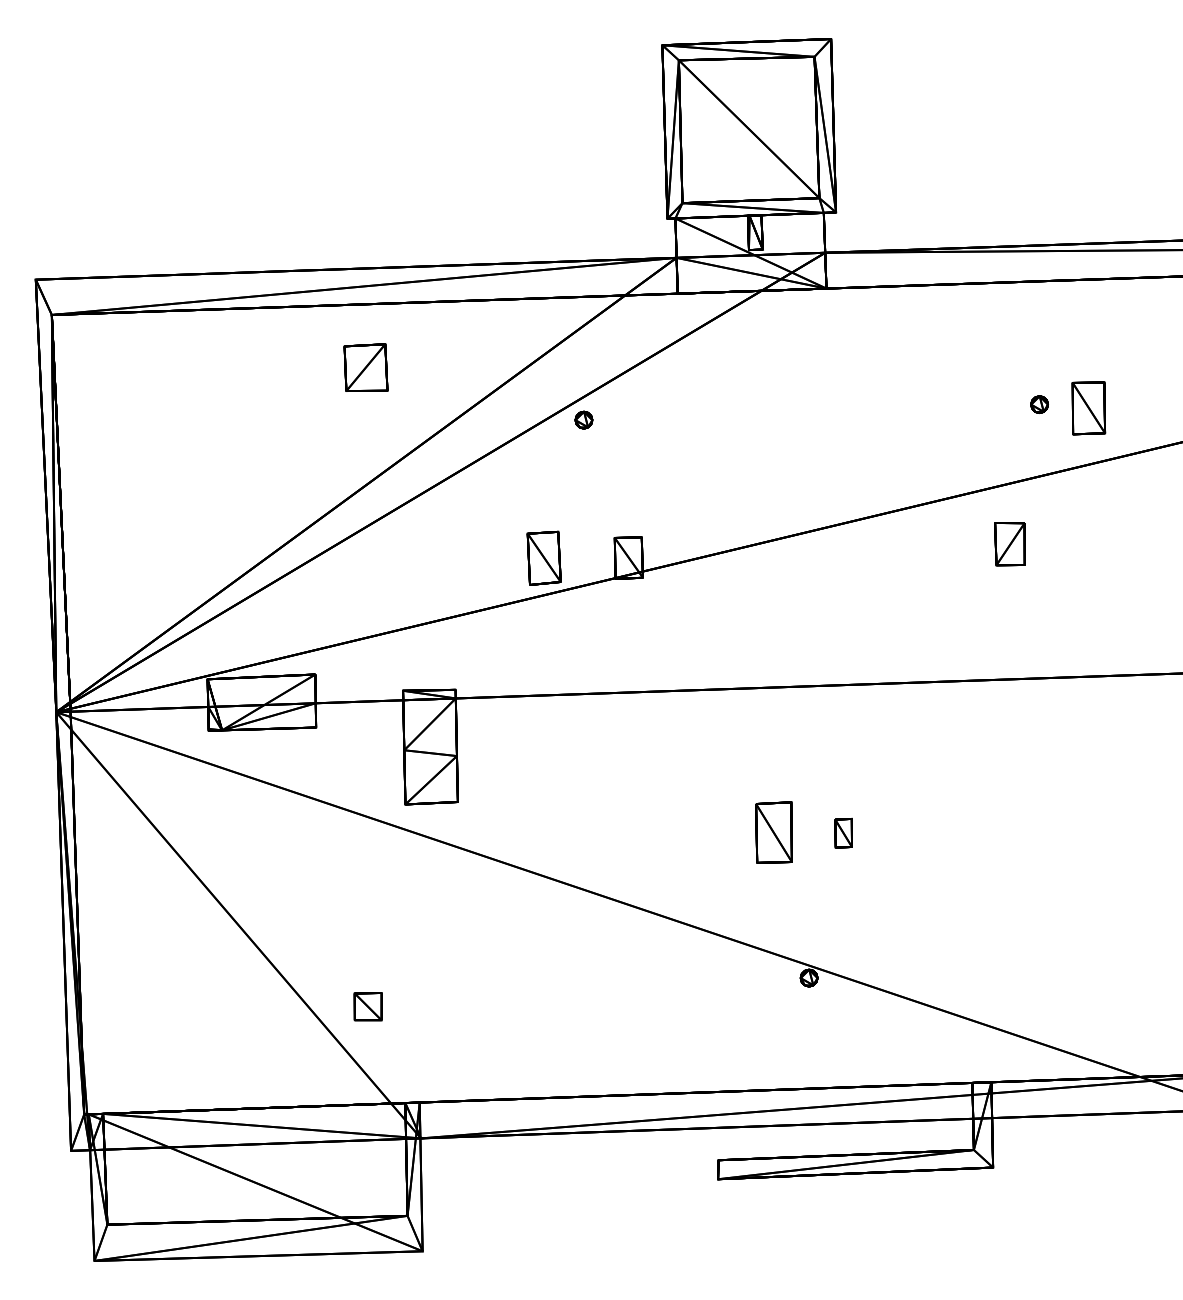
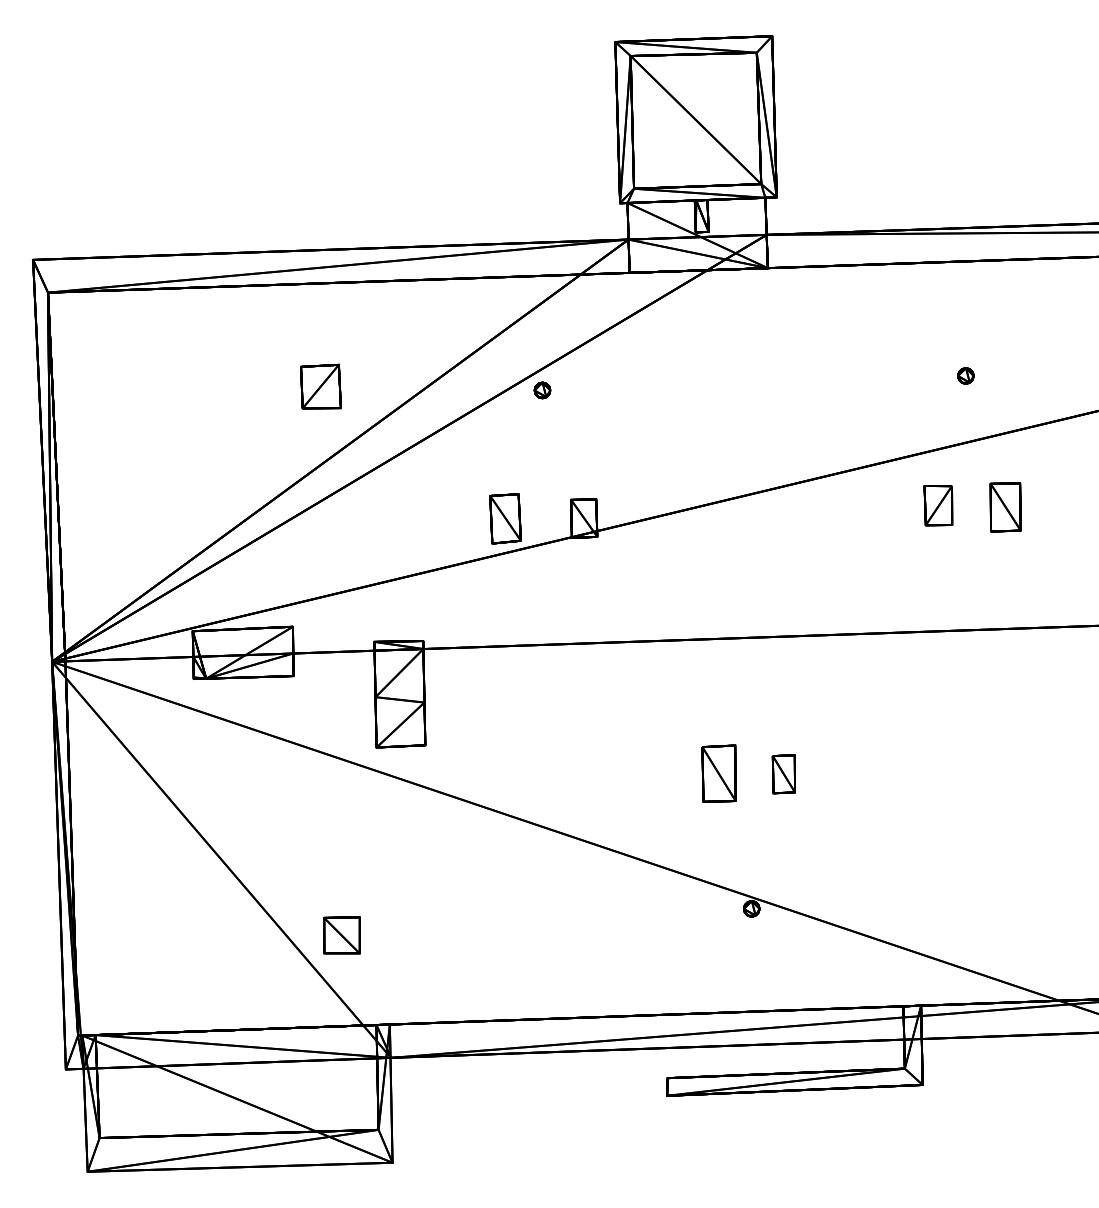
part: (365, 367) -> (320, 386), moved
part: (1088, 408) -> (1005, 507), moved
part: (843, 833) -> (783, 774), size x1.43
part: (367, 1006) -> (341, 935), size x1.43

